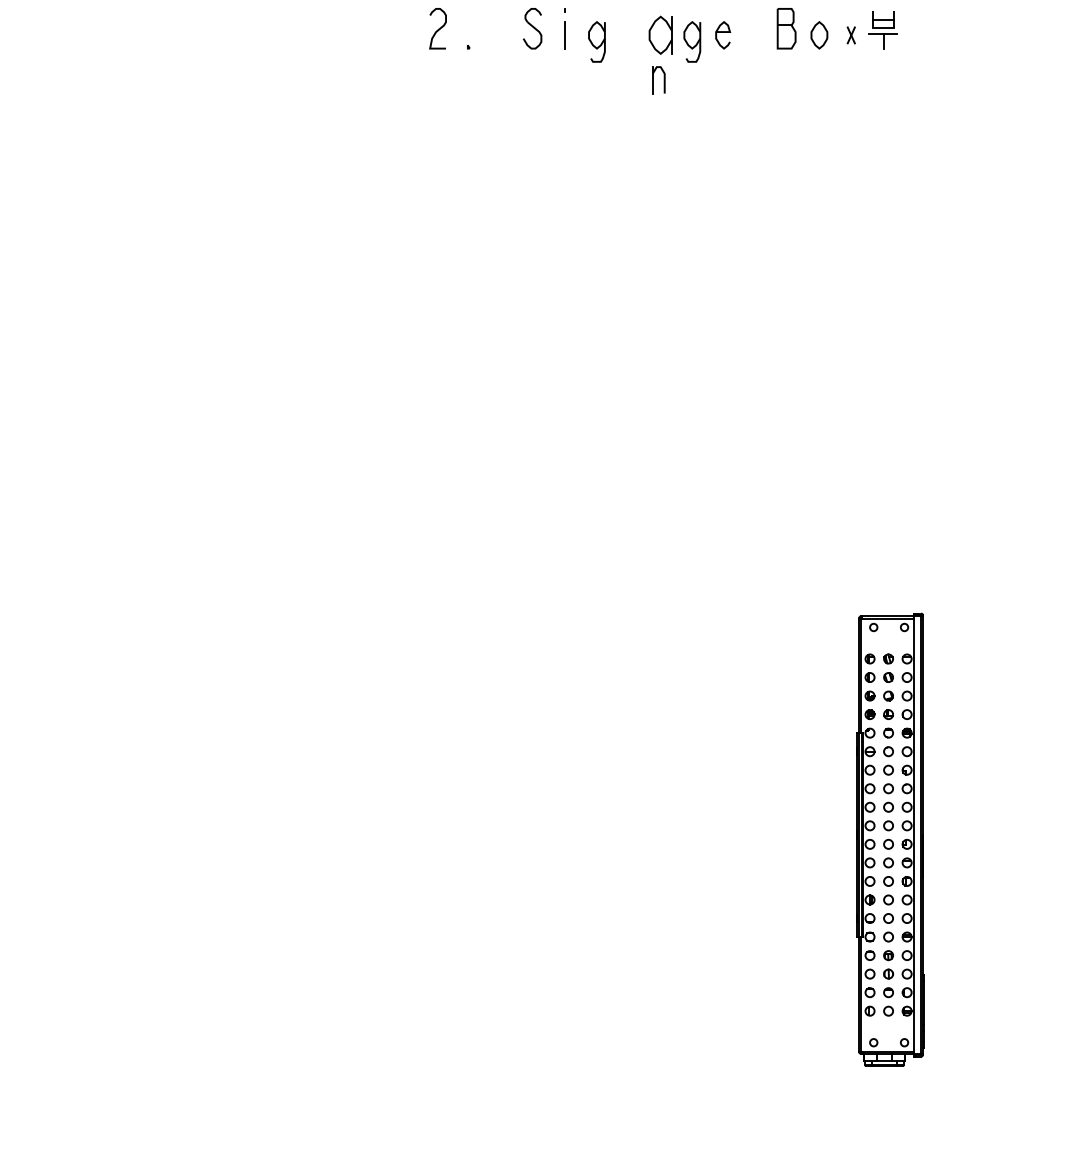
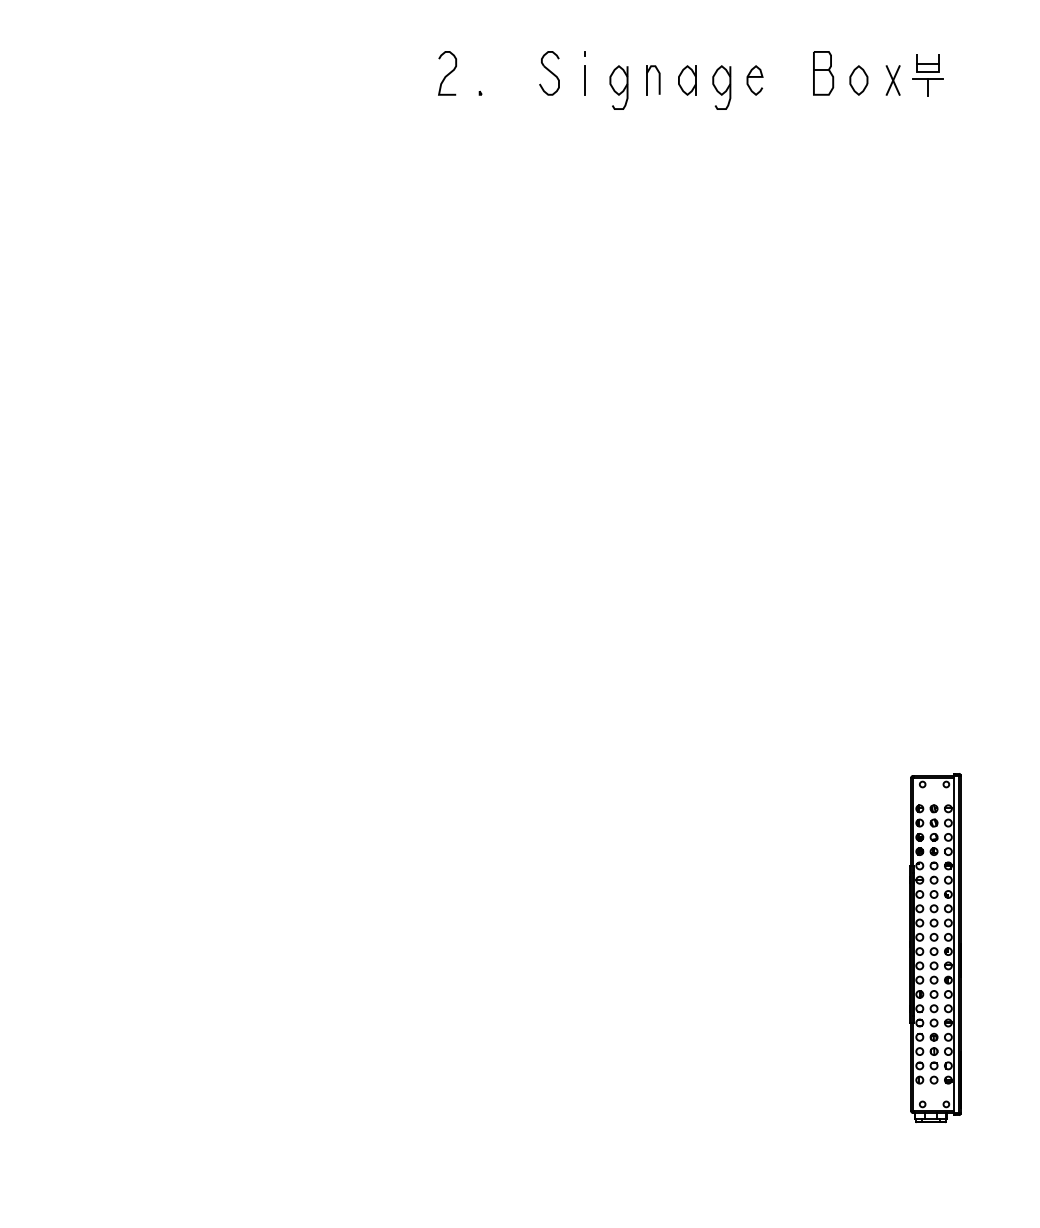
part: (659, 35) -> (686, 80), size x0.71
part: (851, 35) -> (893, 80), size x1.67
part: (658, 80) -> (652, 80), moved
part: (890, 839) -> (935, 947), size x0.71

